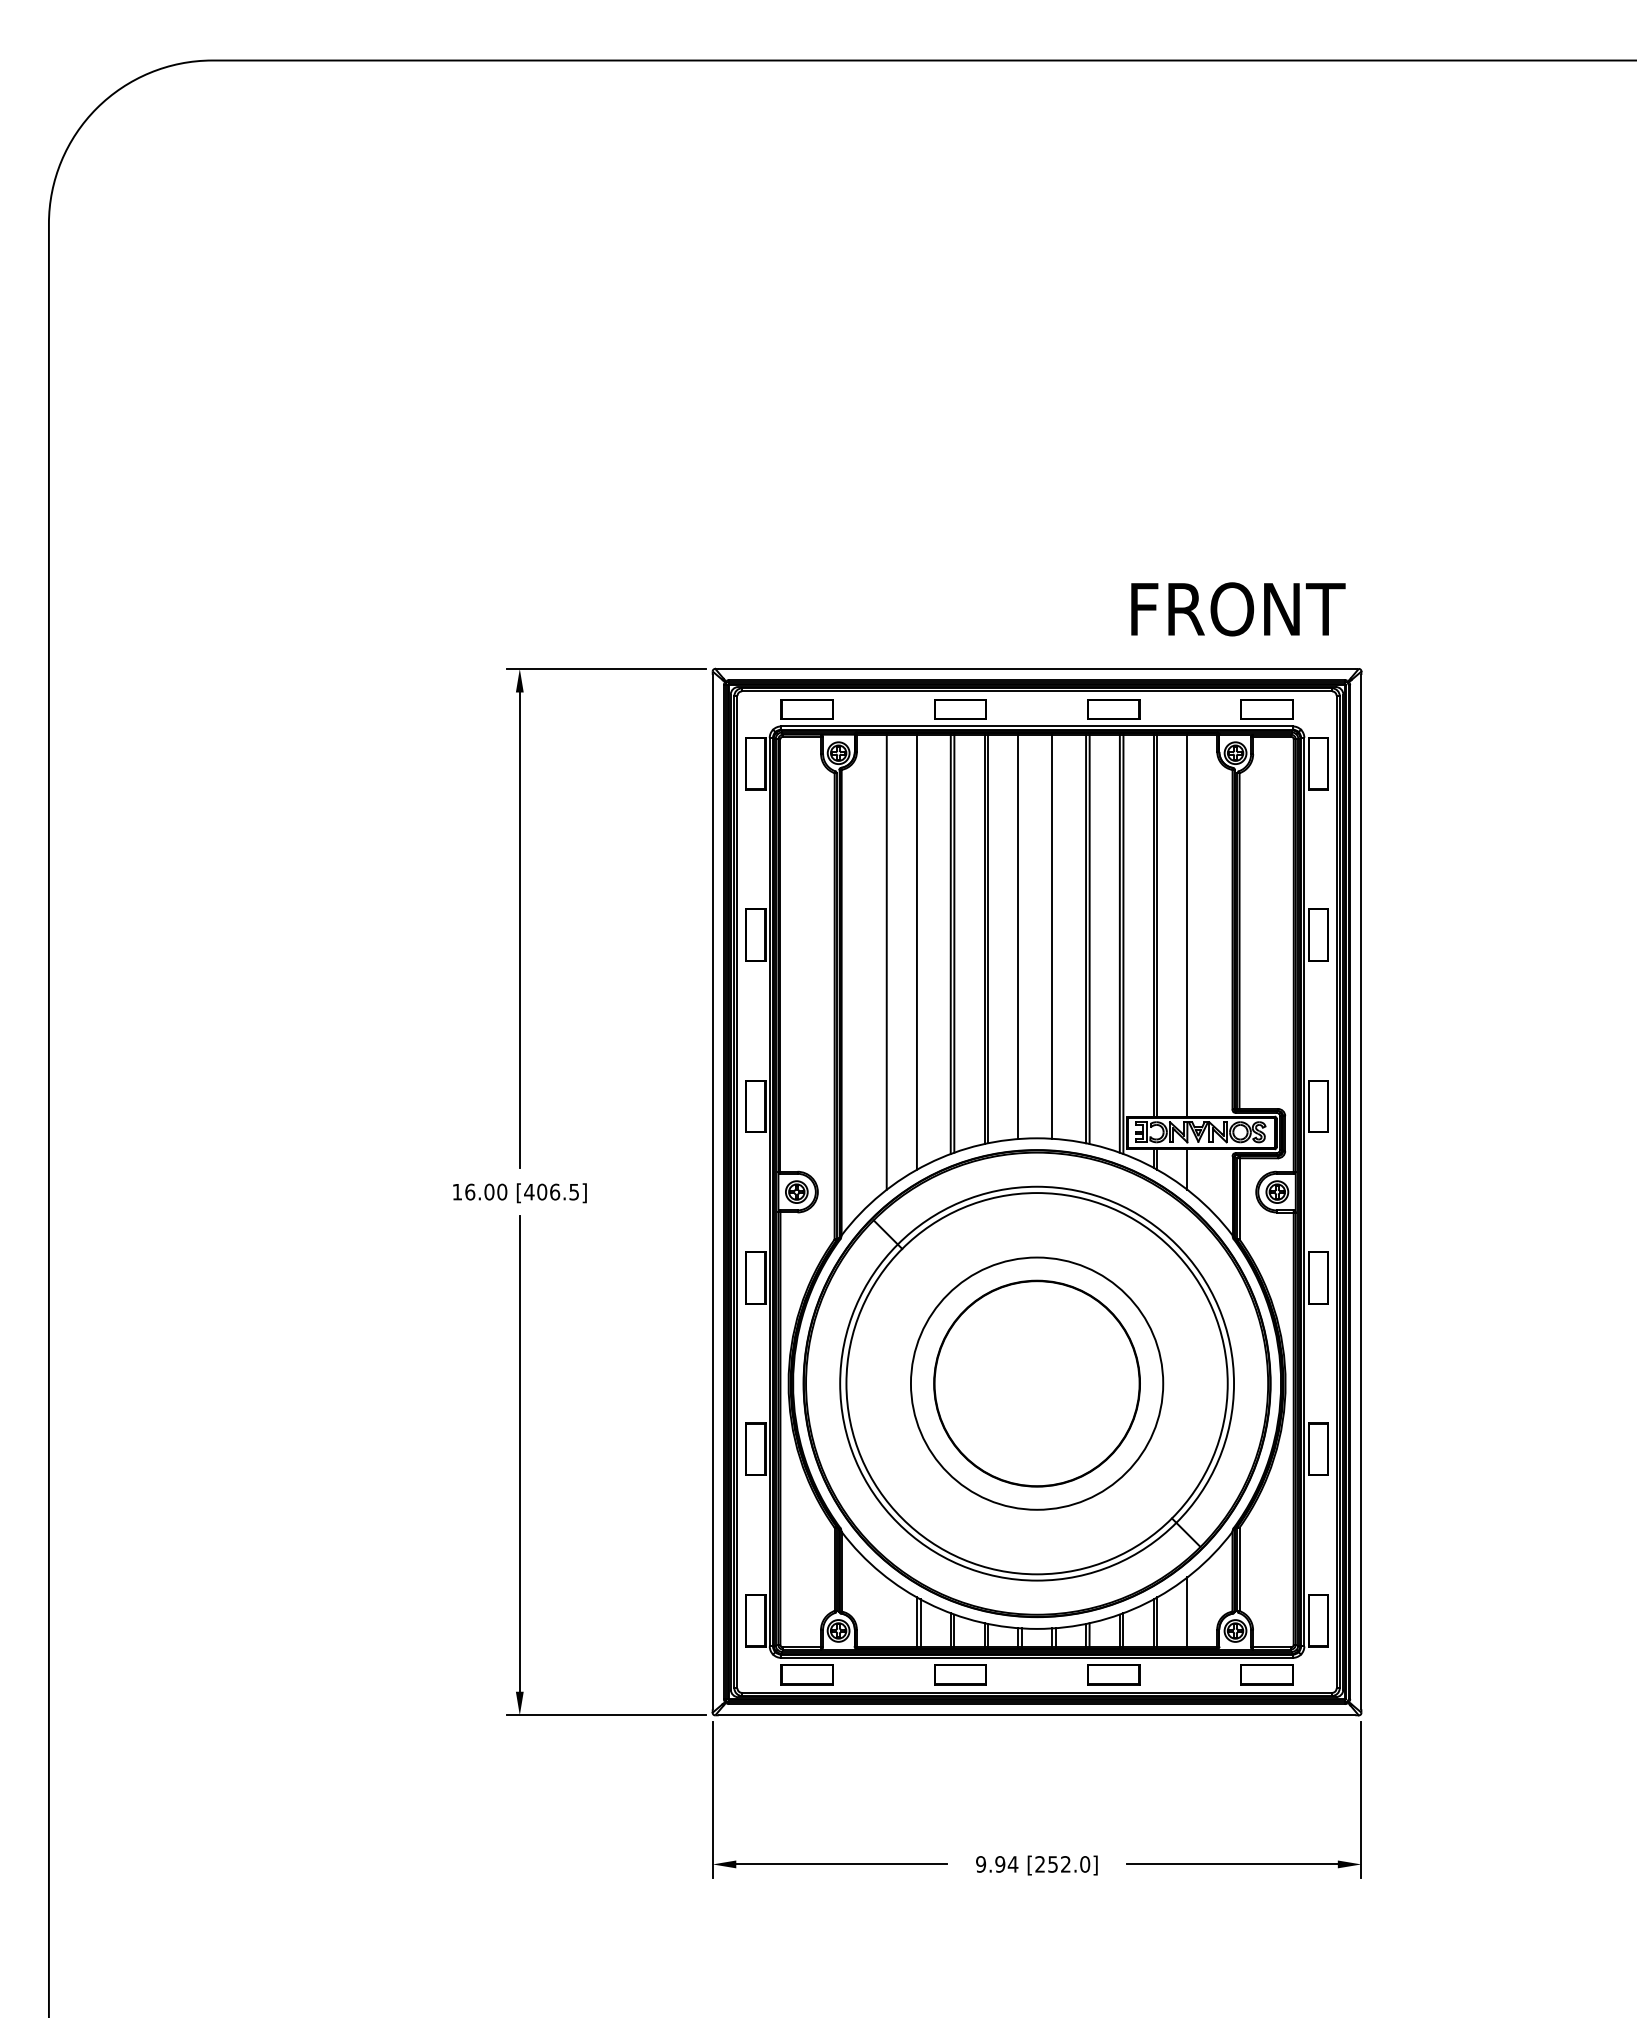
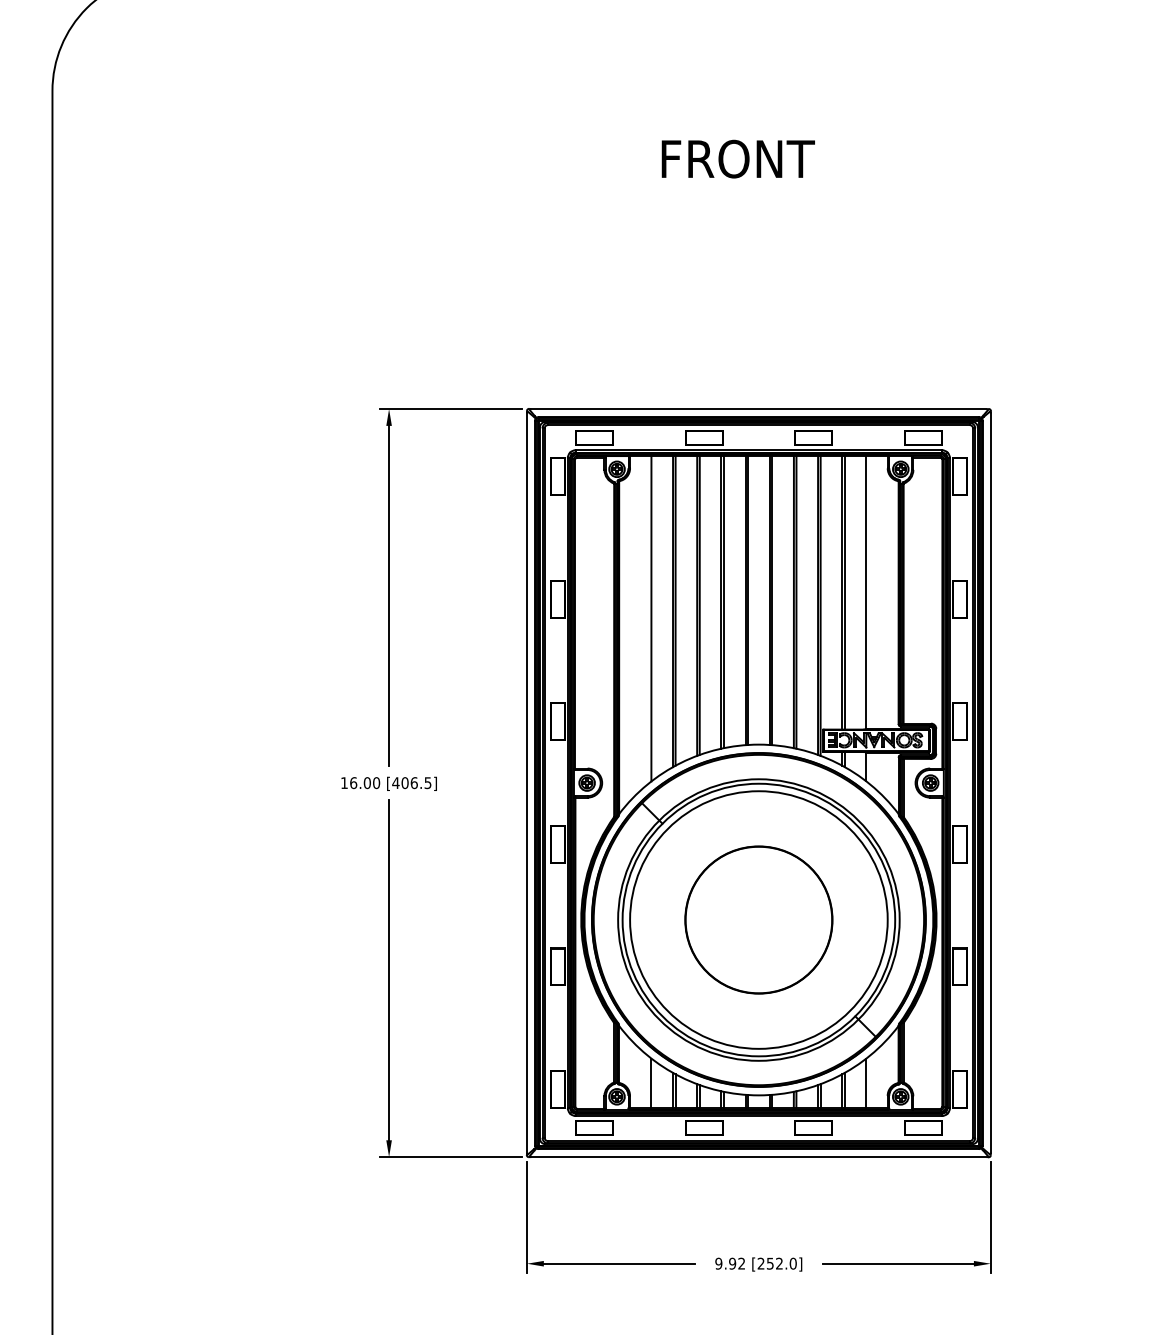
text: (1238, 609) -> (738, 159), moved
line: (1021, 936) -> (747, 600), added
line: (1055, 936) -> (772, 600), added
line: (920, 950) -> (675, 610), added
circle: (1036, 1383) -> (758, 919), size x1.43
line: (886, 1611) -> (651, 1082), added
text: (1012, 1864) -> (741, 1263), 9.94 -> 9.92

